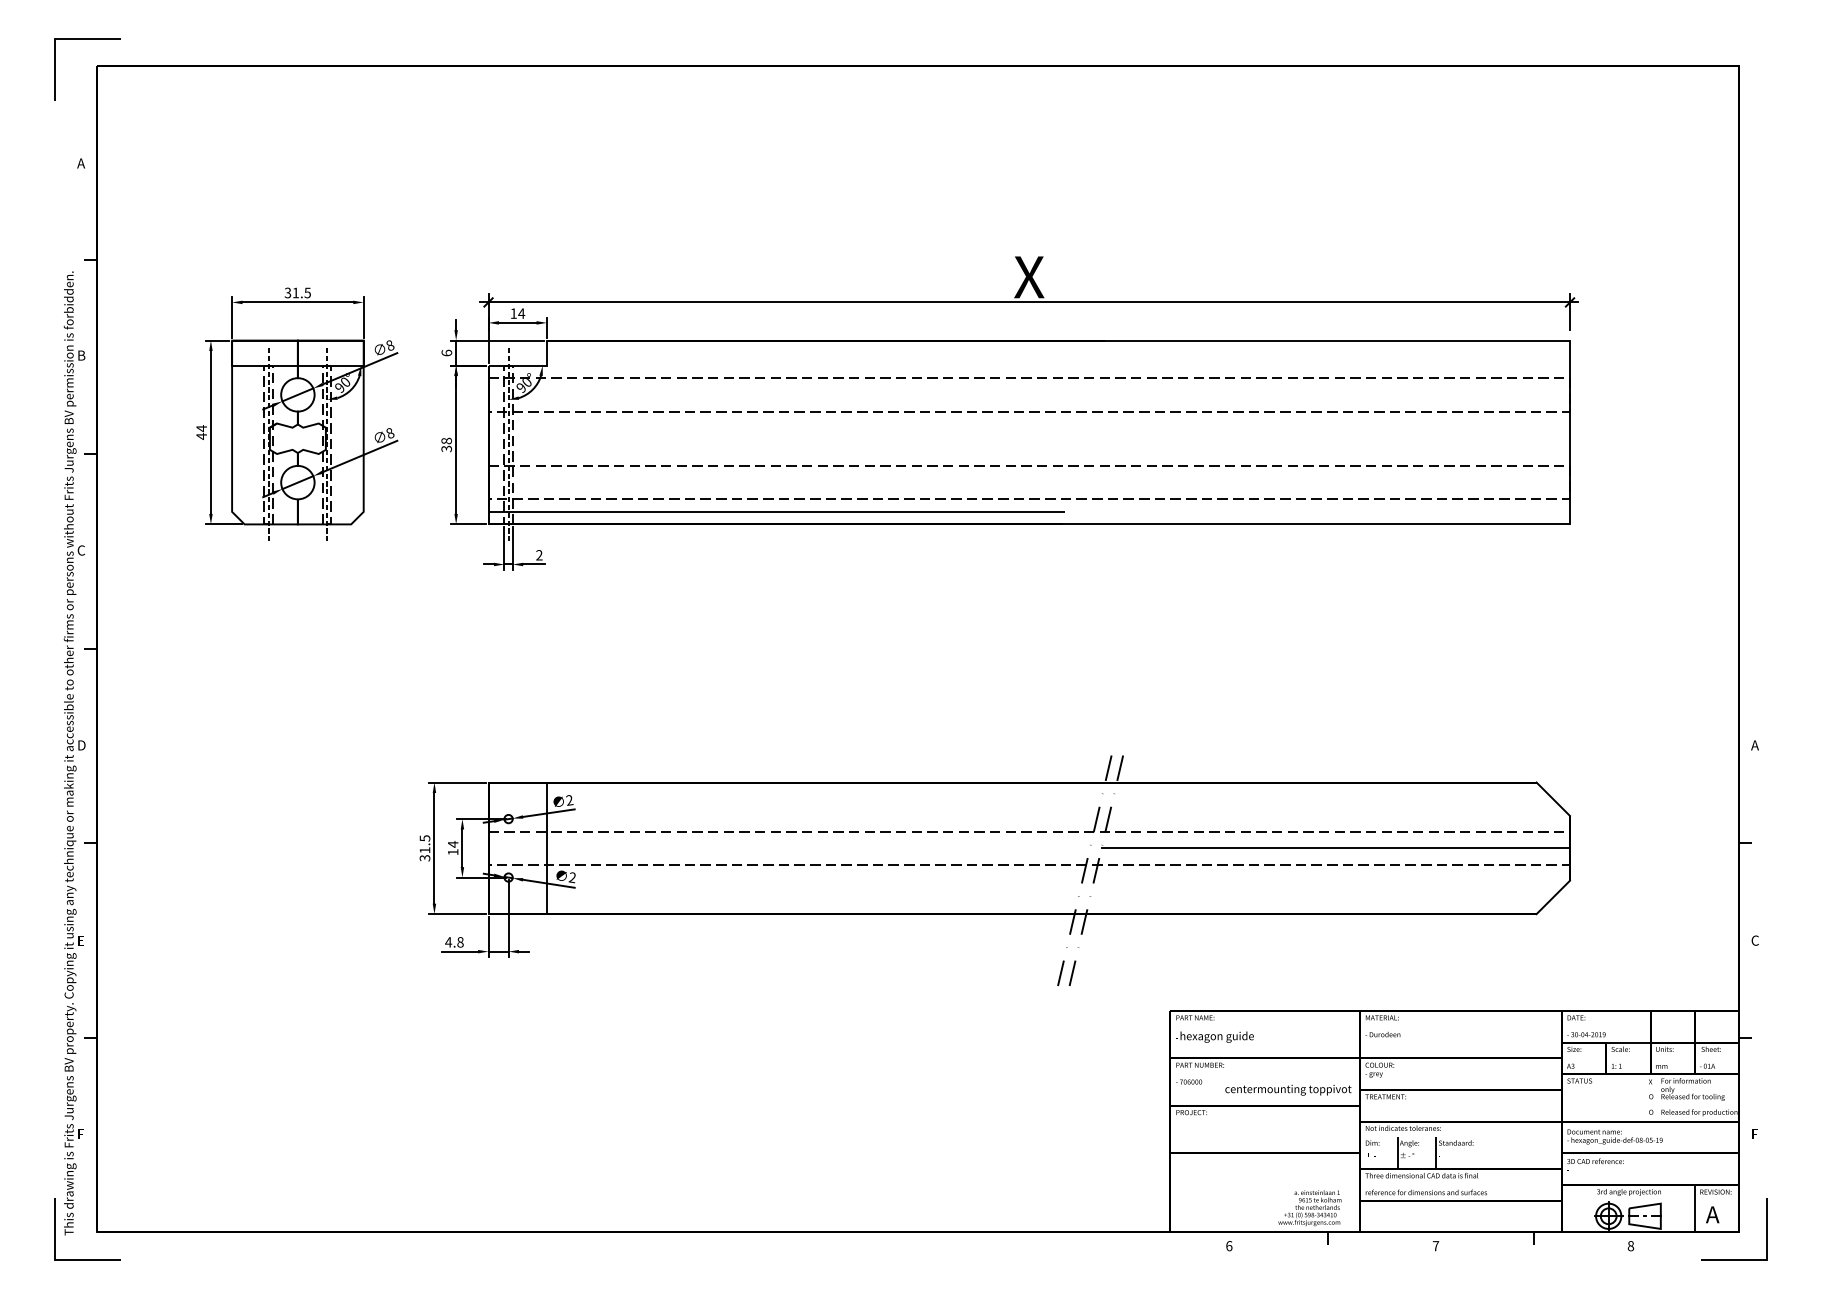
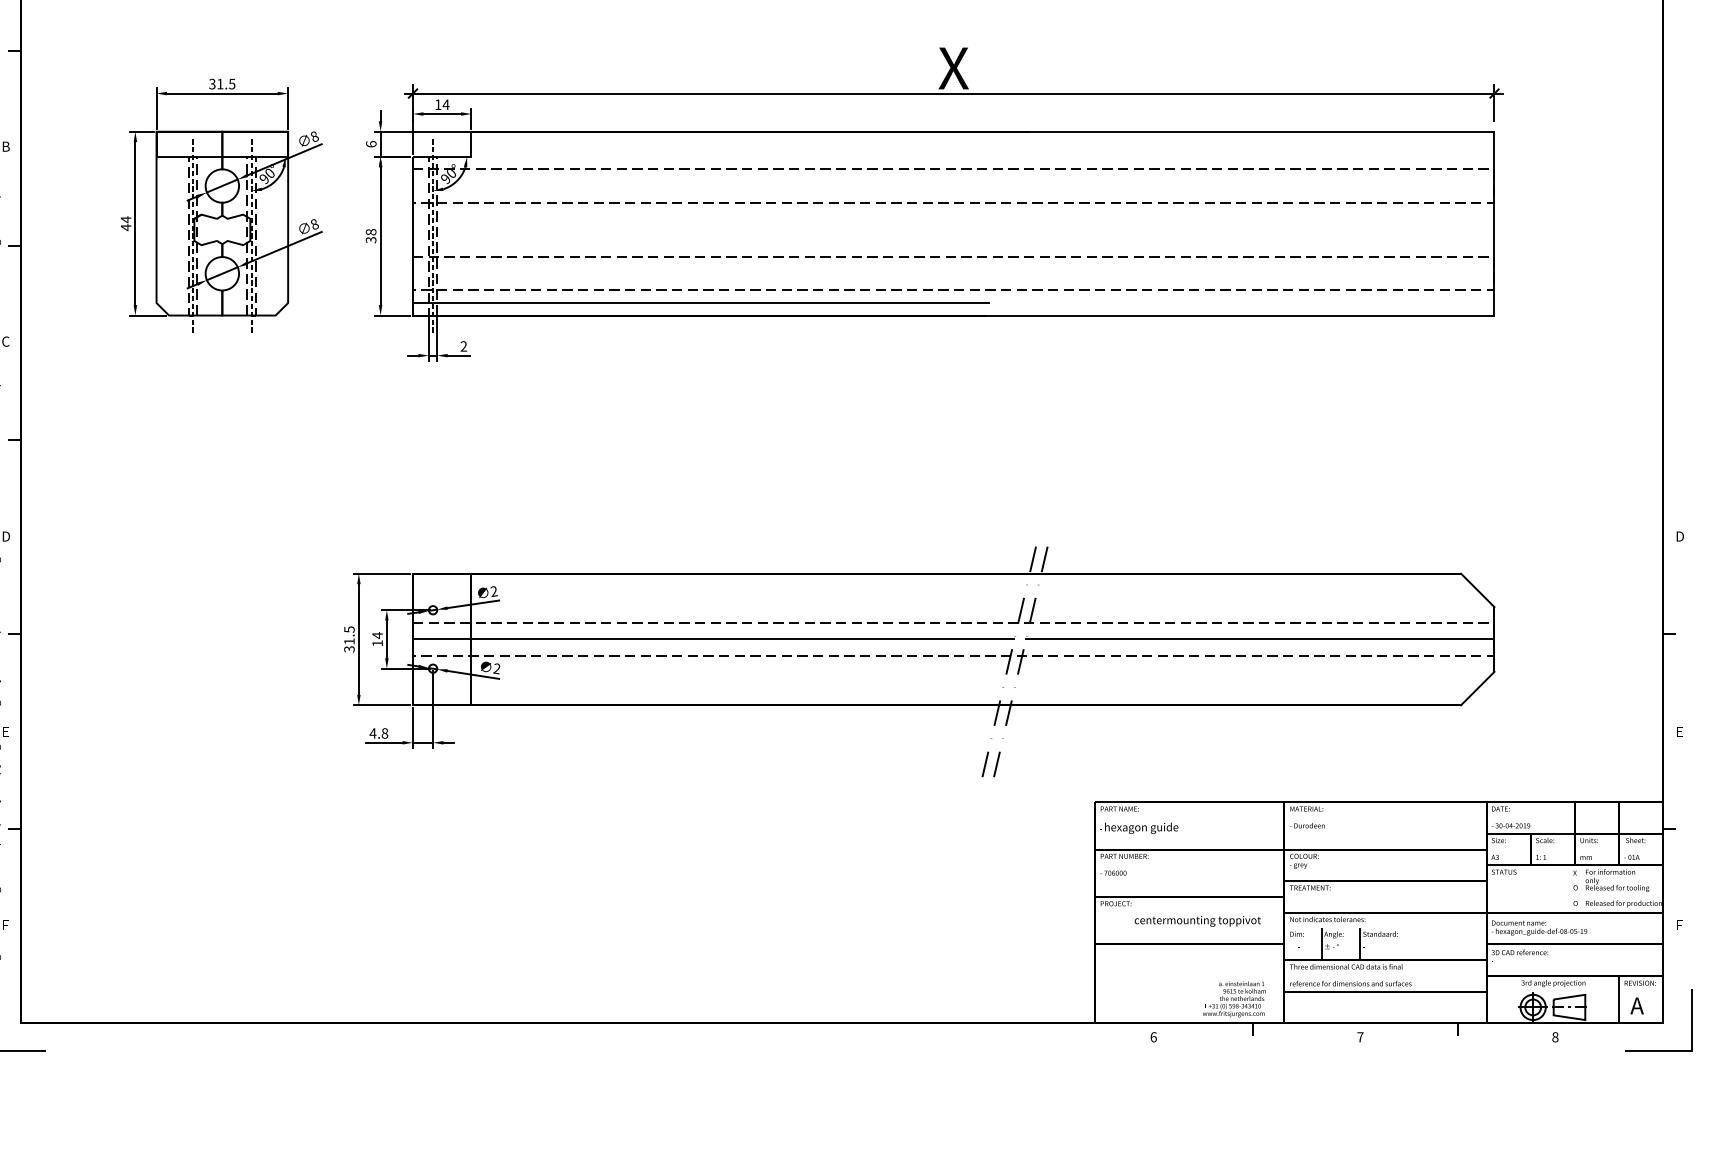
text: (1755, 745) -> (1679, 536), A -> D
line: (789, 848) -> (713, 639), added
text: (1754, 940) -> (1678, 731), C -> E
text: (1288, 1089) -> (1197, 920), moved

